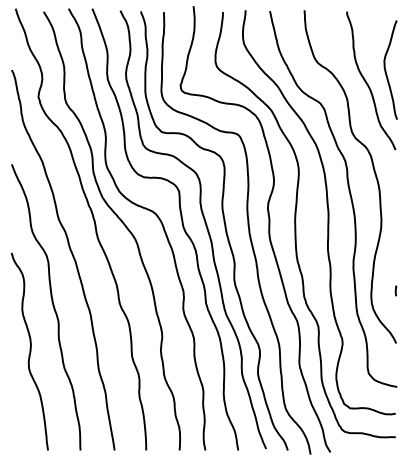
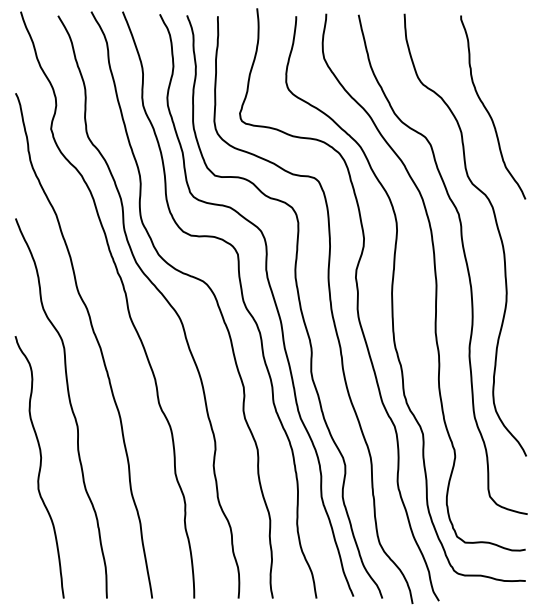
curve: (386, 71) -> (513, 95), removed
line: (395, 290) -> (525, 386), removed

